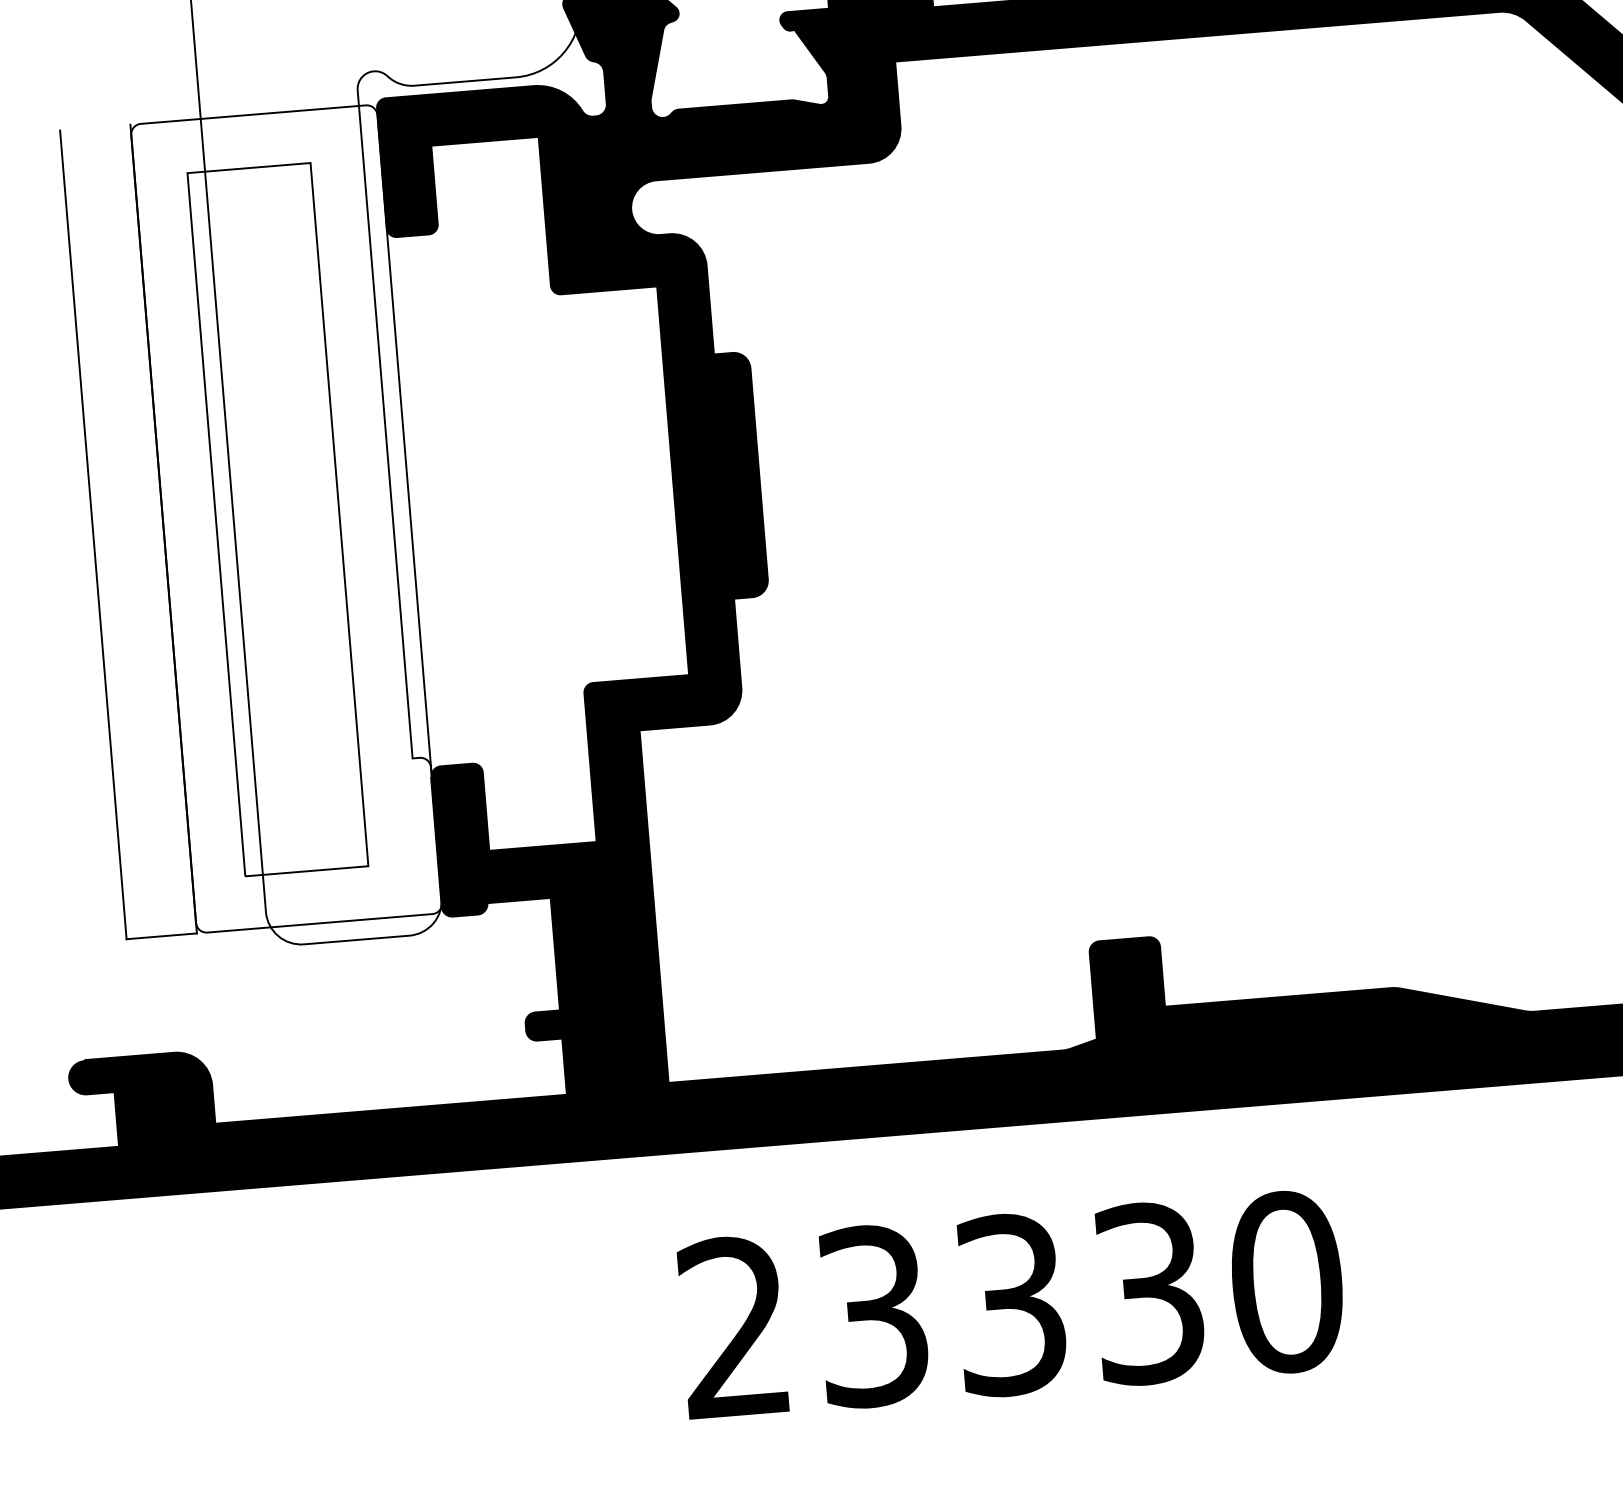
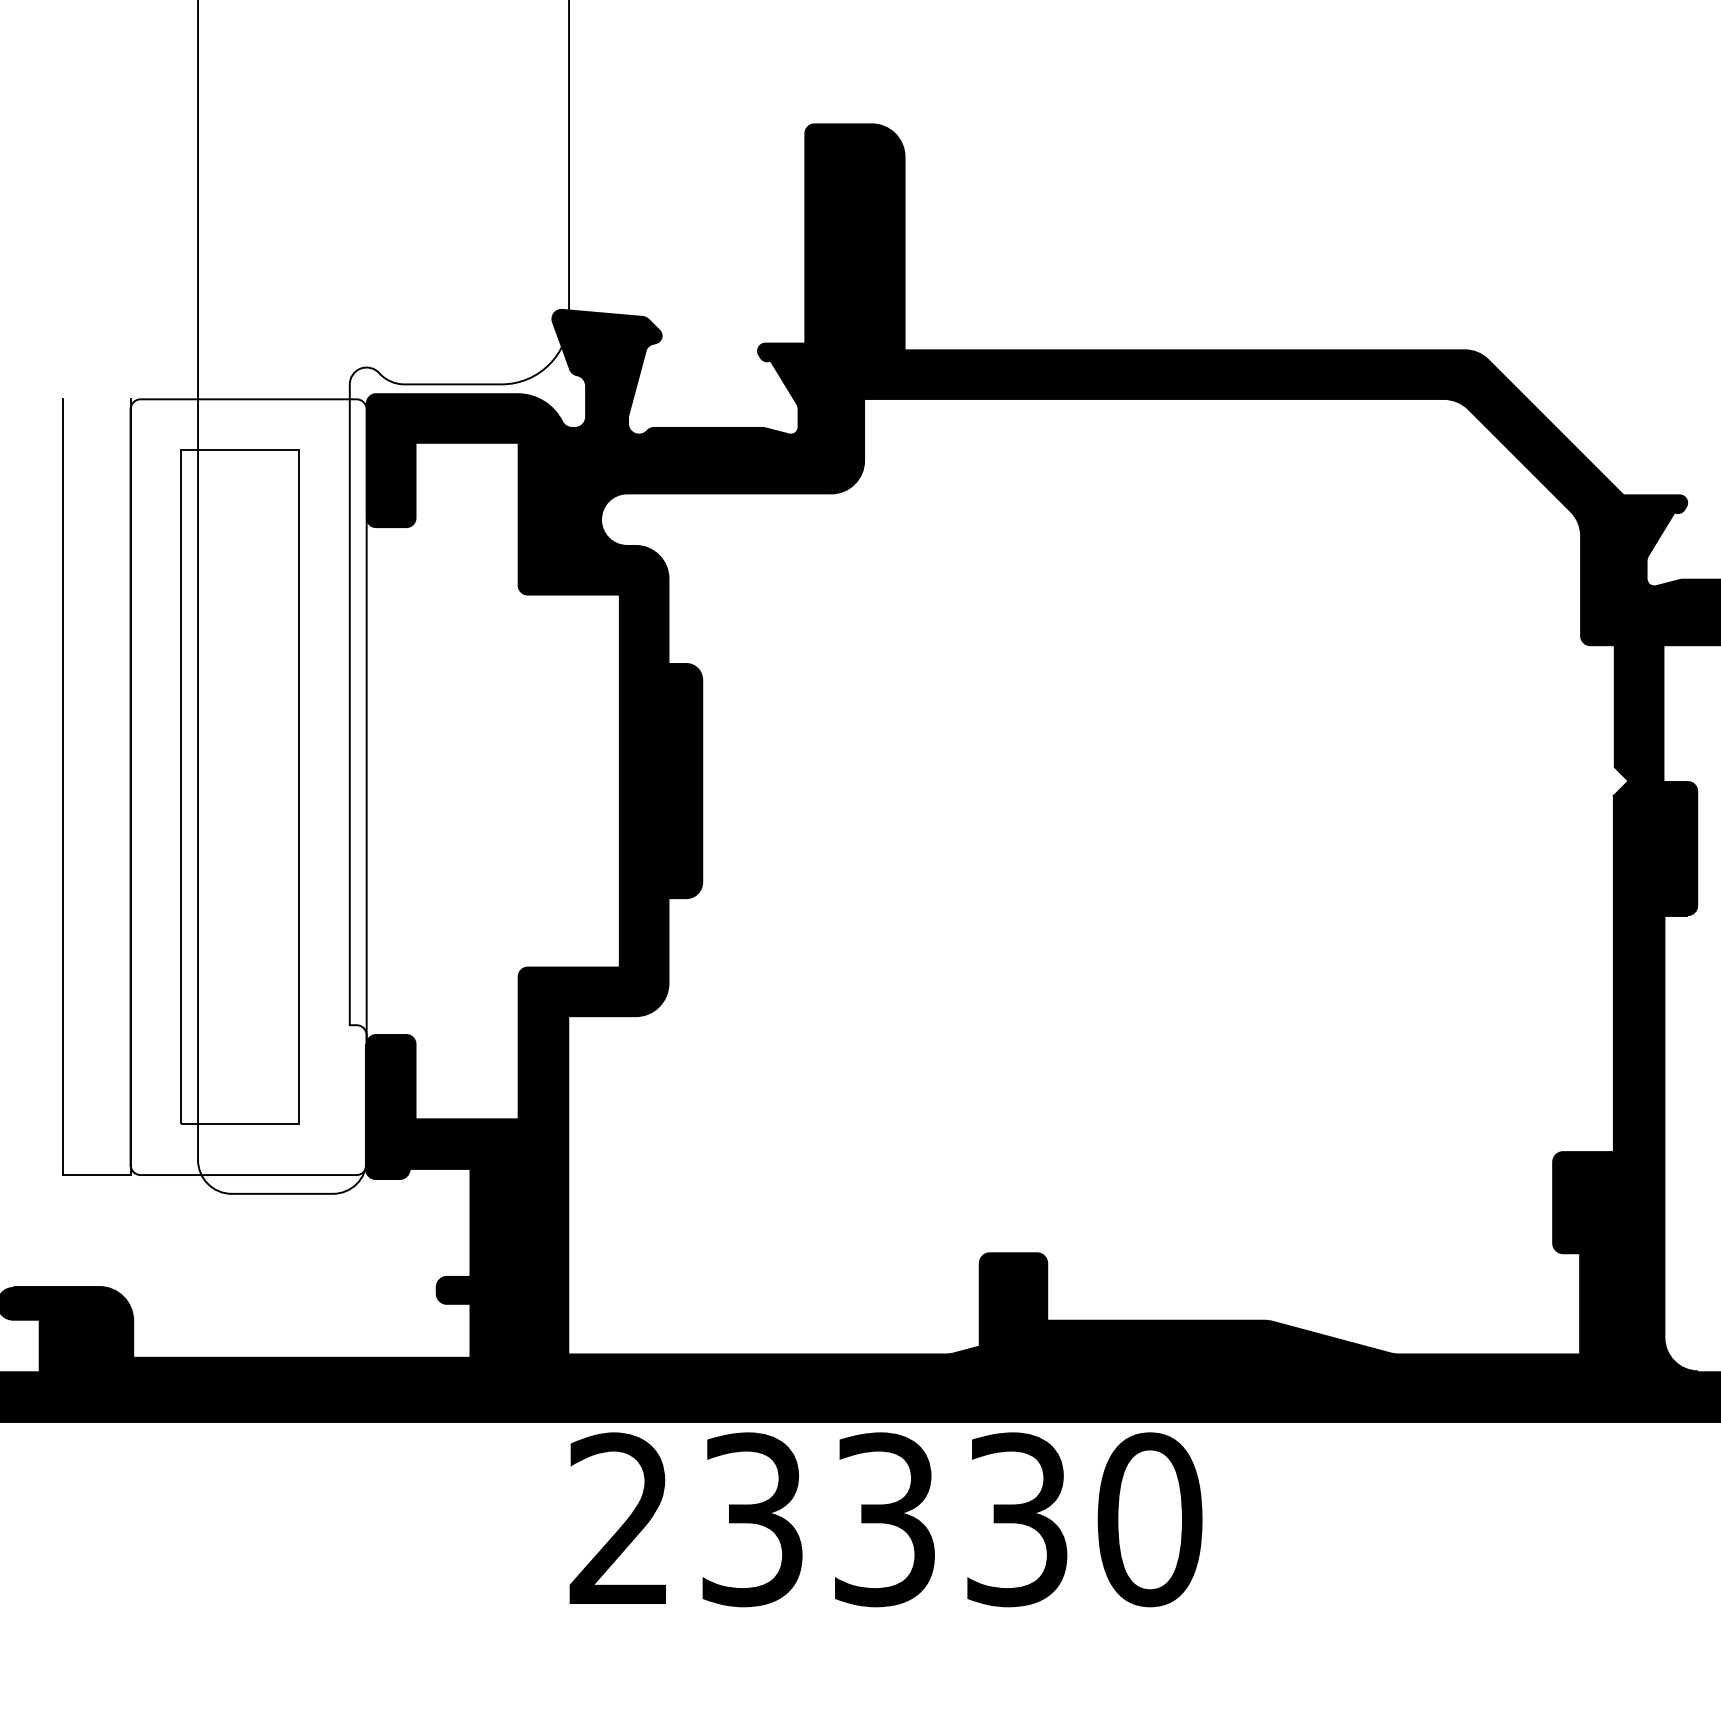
text: (1011, 1304) -> (885, 1519), moved

